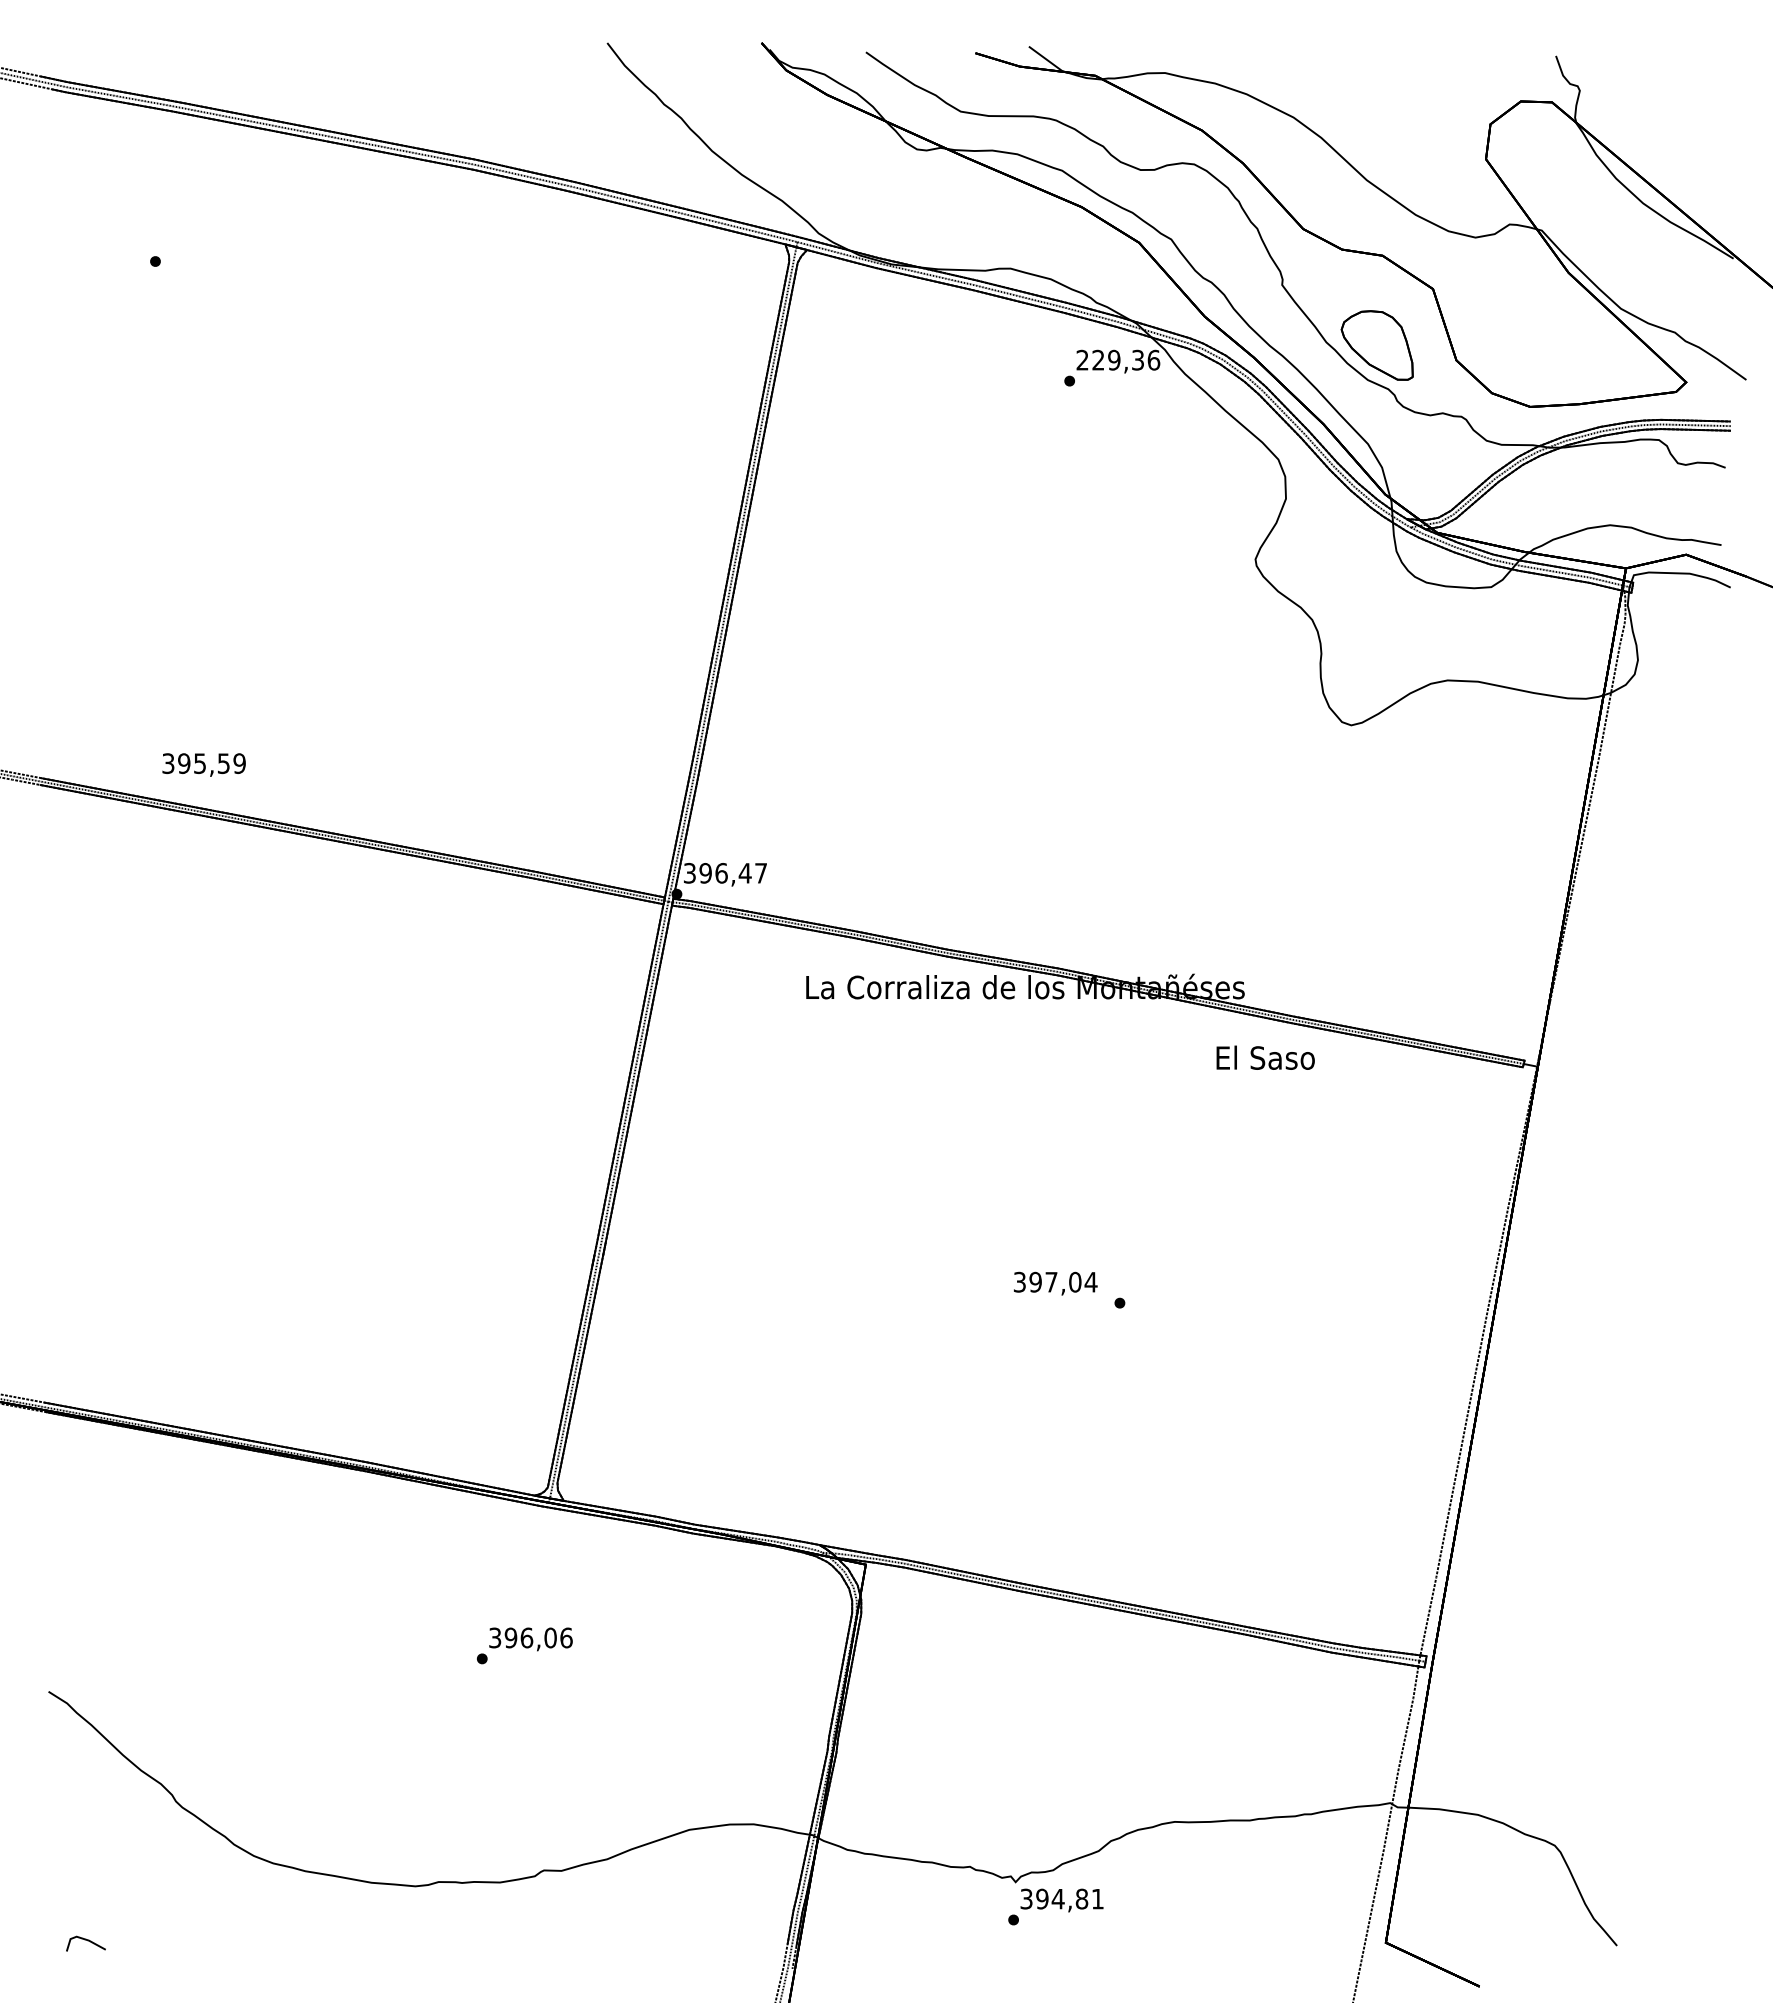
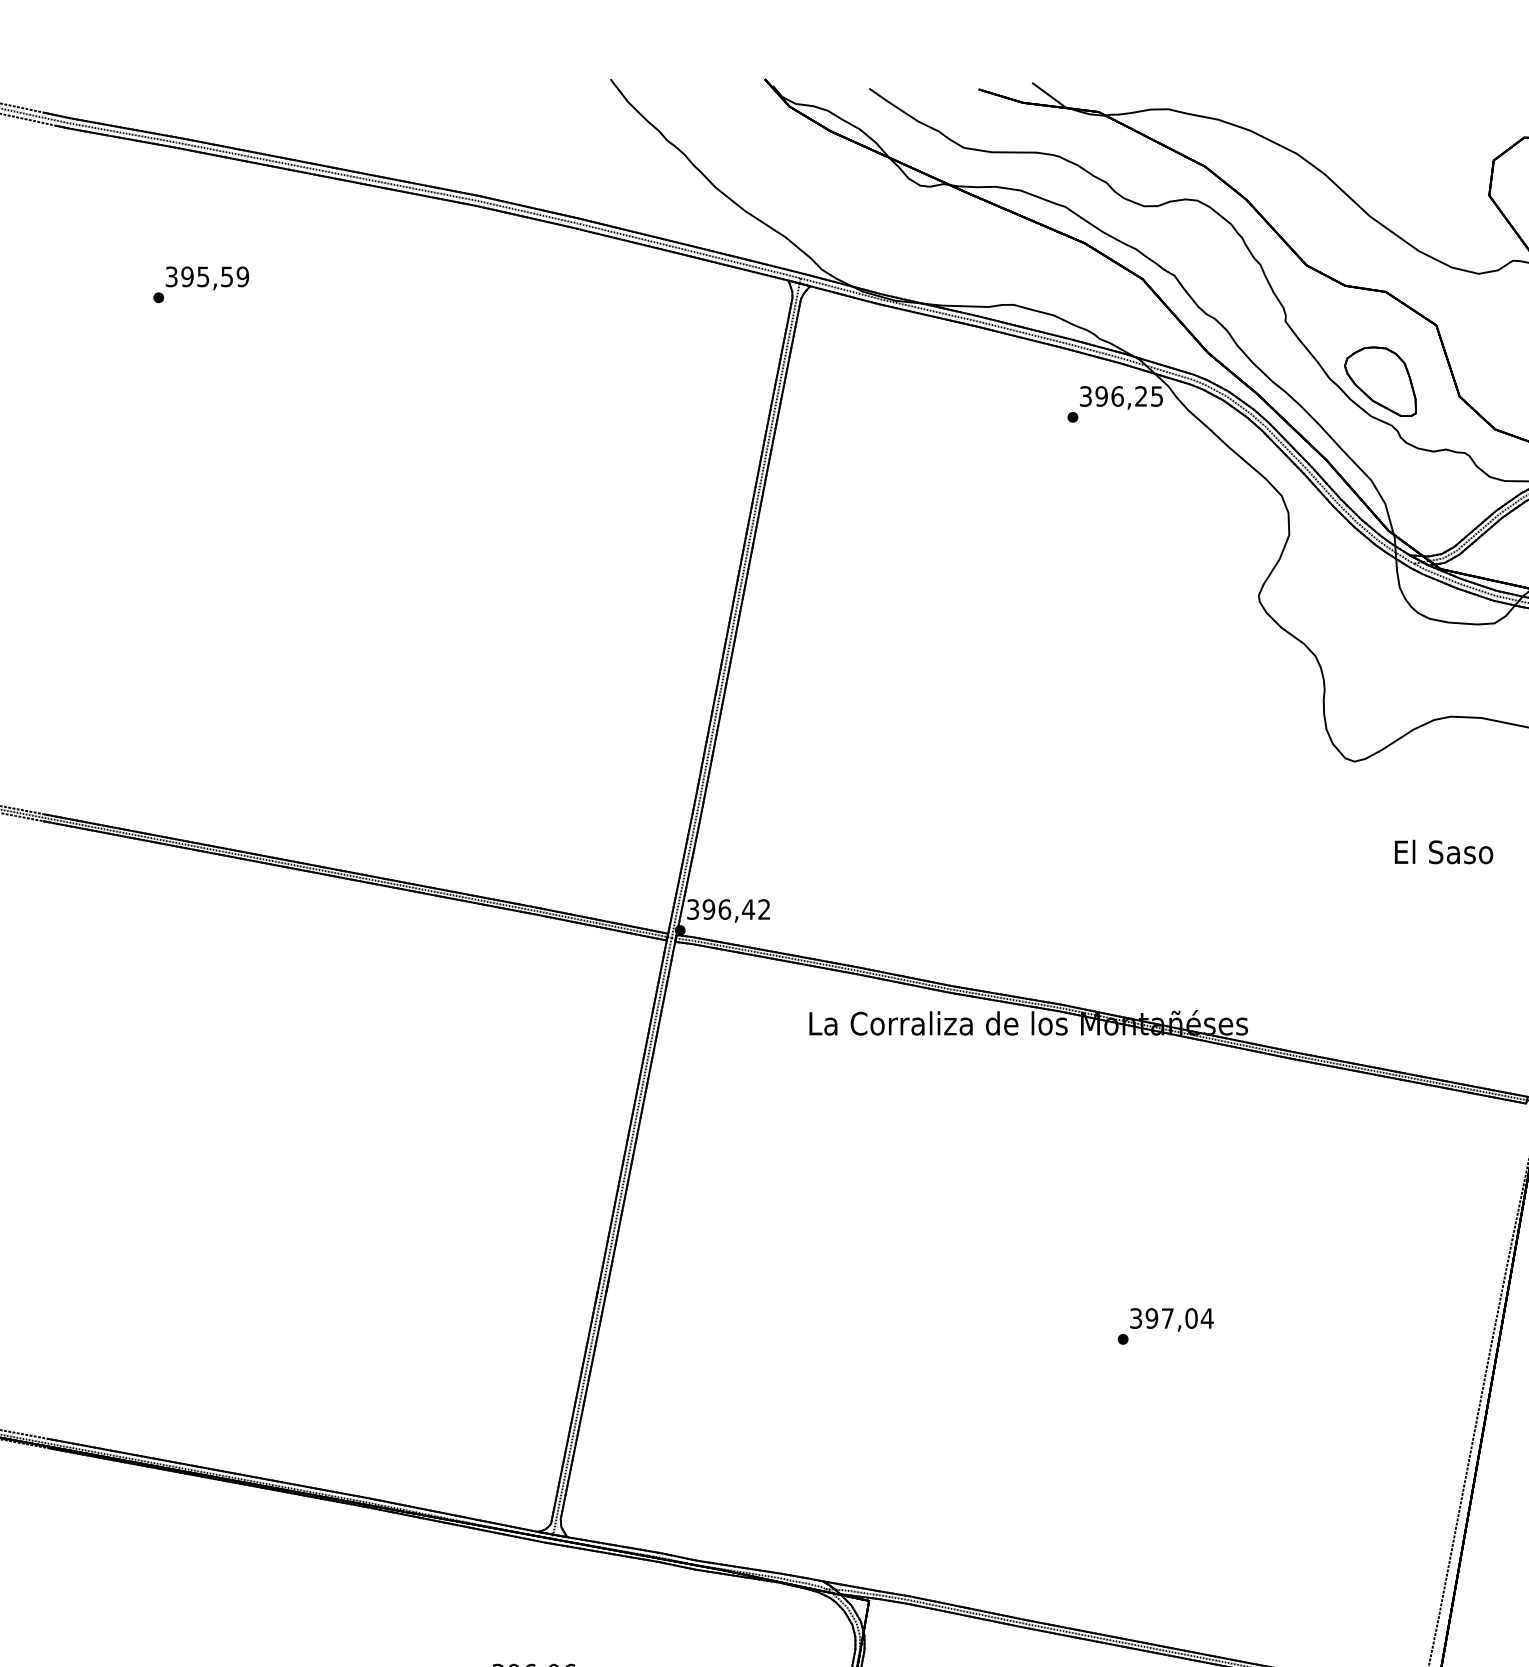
text: (1118, 359) -> (1121, 395), 229,36 -> 396,25
text: (203, 764) -> (206, 277), moved
text: (760, 873) -> (763, 909), 396,47 -> 396,42
text: (1265, 1057) -> (1443, 851), moved
text: (1055, 1283) -> (1171, 1319), moved

